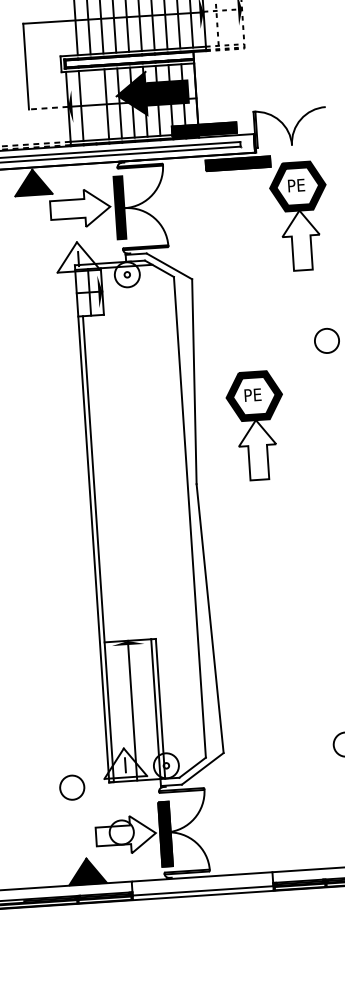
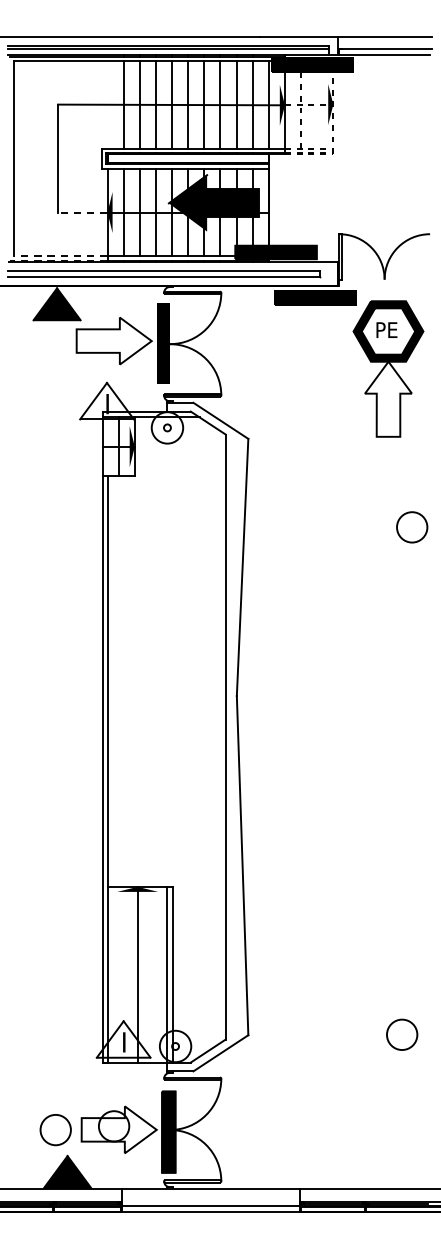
line: (93, 105) -> (139, 212), added
part: (256, 425) -> (316, 627), removed
circle: (72, 788) -> (55, 1130), moved

